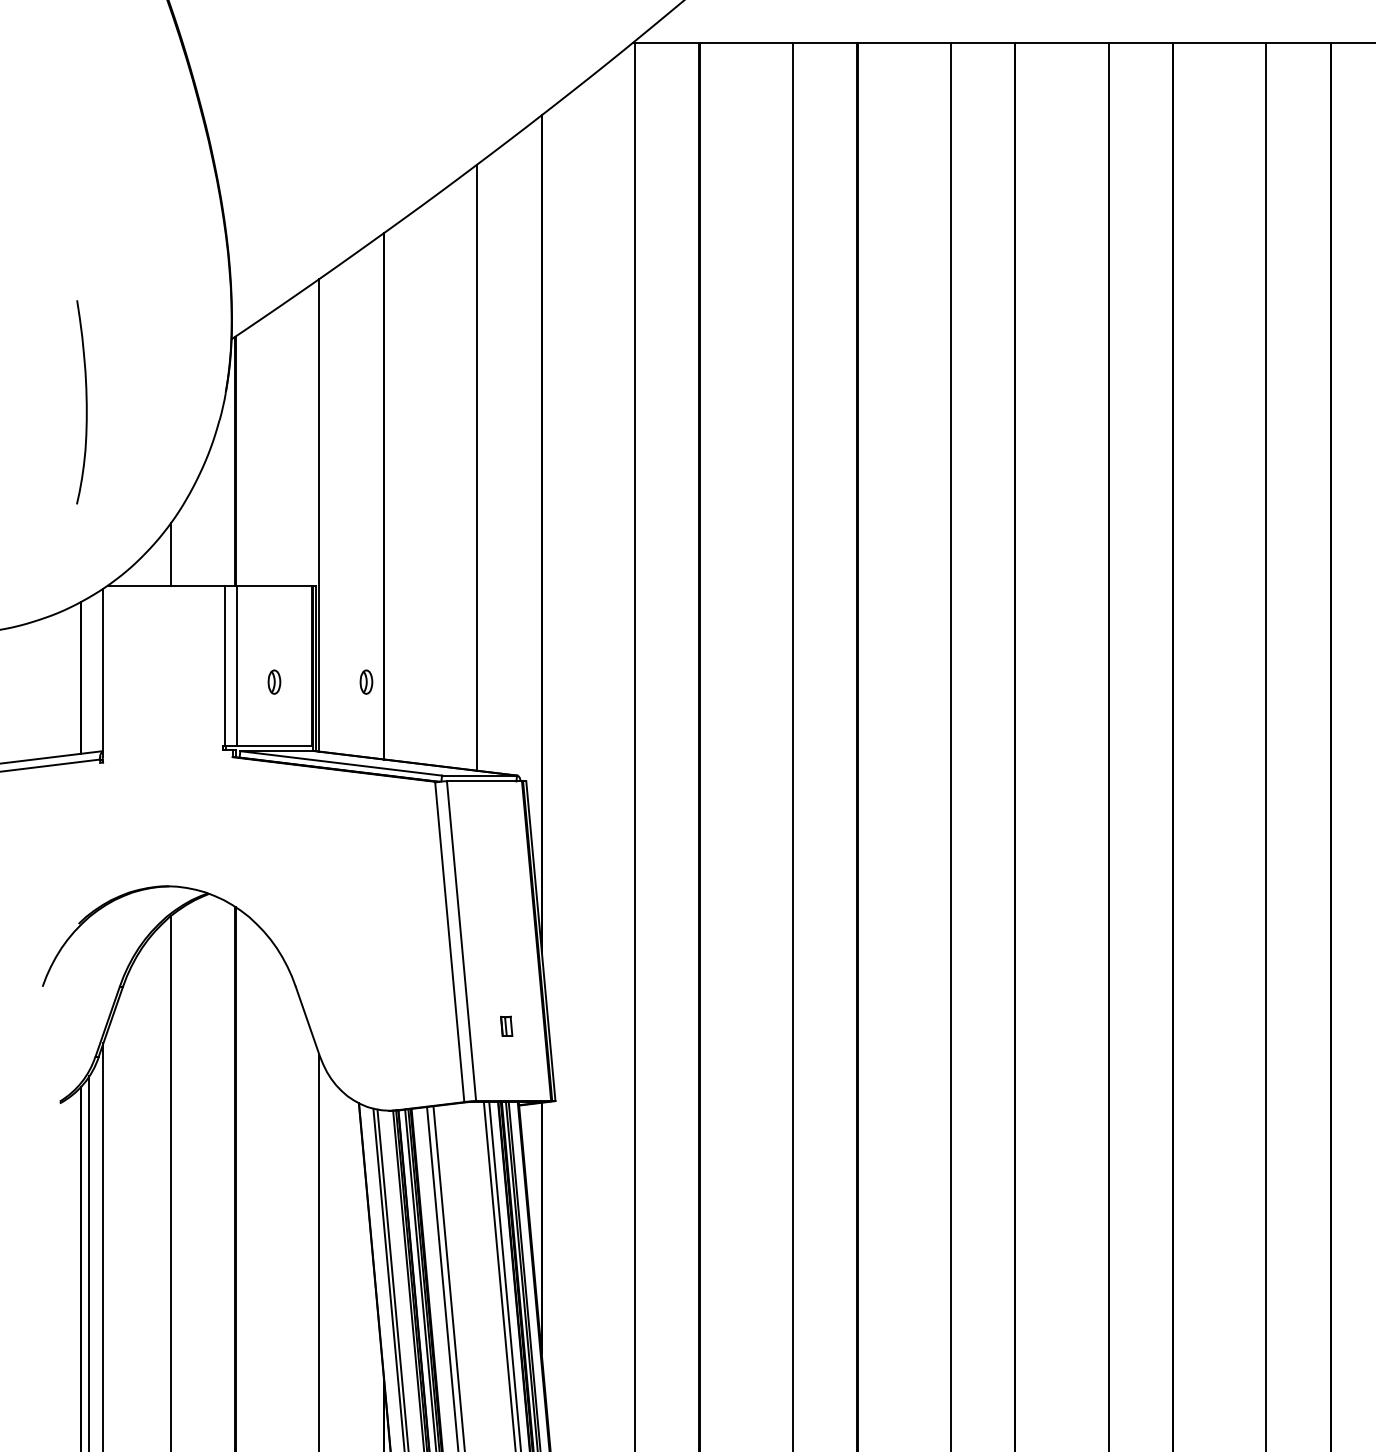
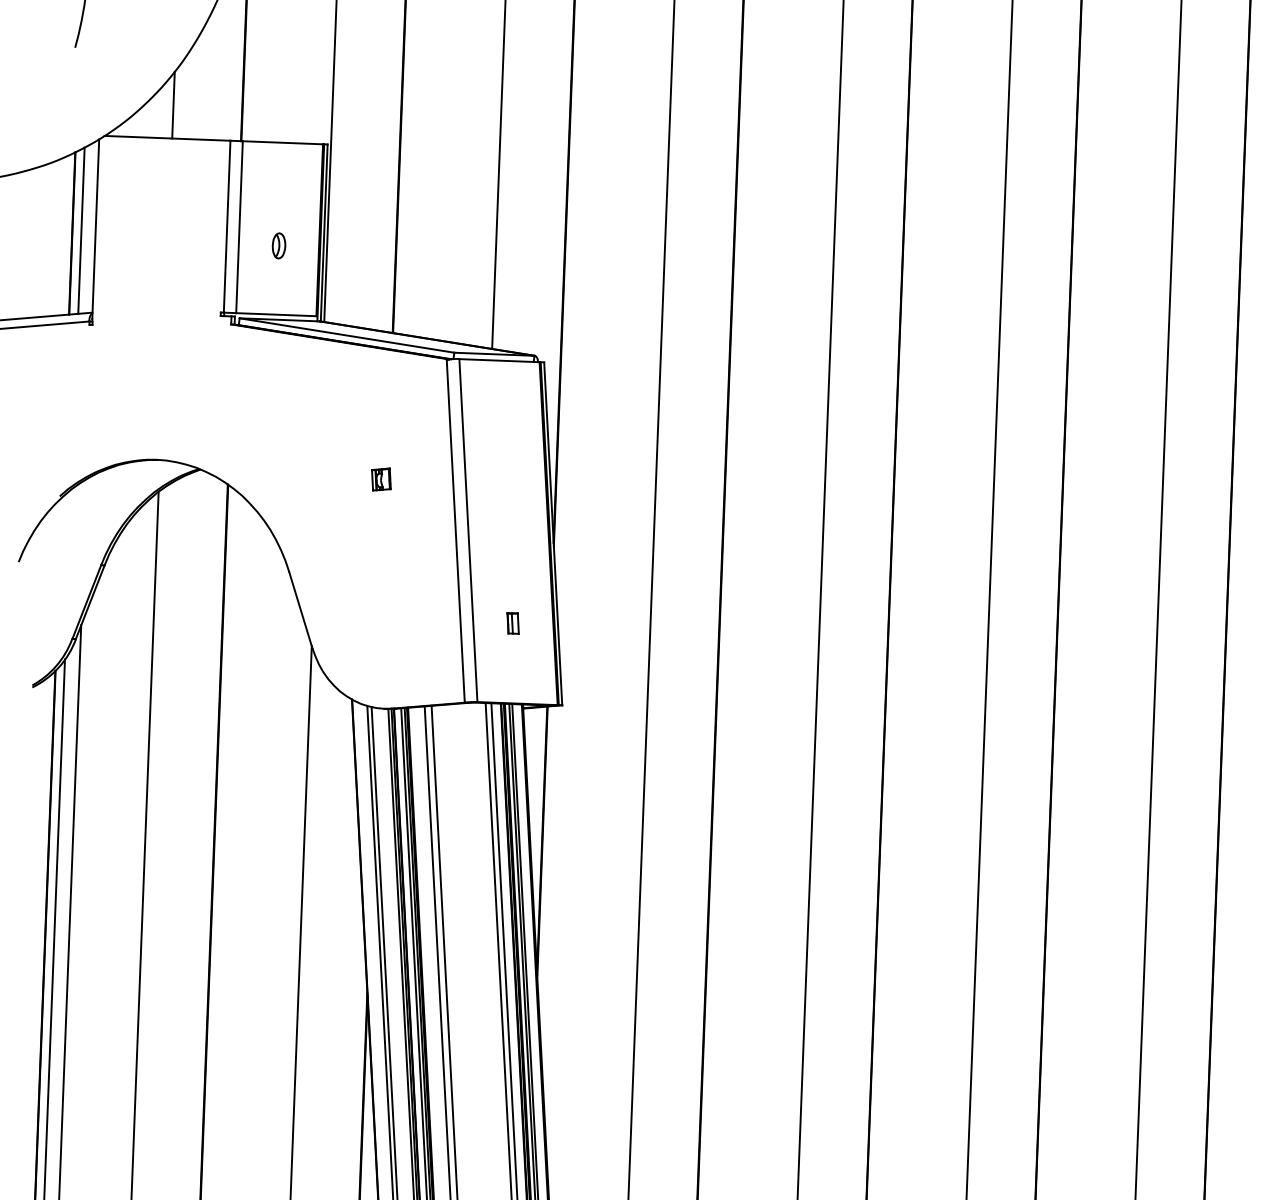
line: (89, 674) -> (81, 230), added
part: (366, 681) -> (377, 249), removed
part: (378, 896) -> (381, 479), added

